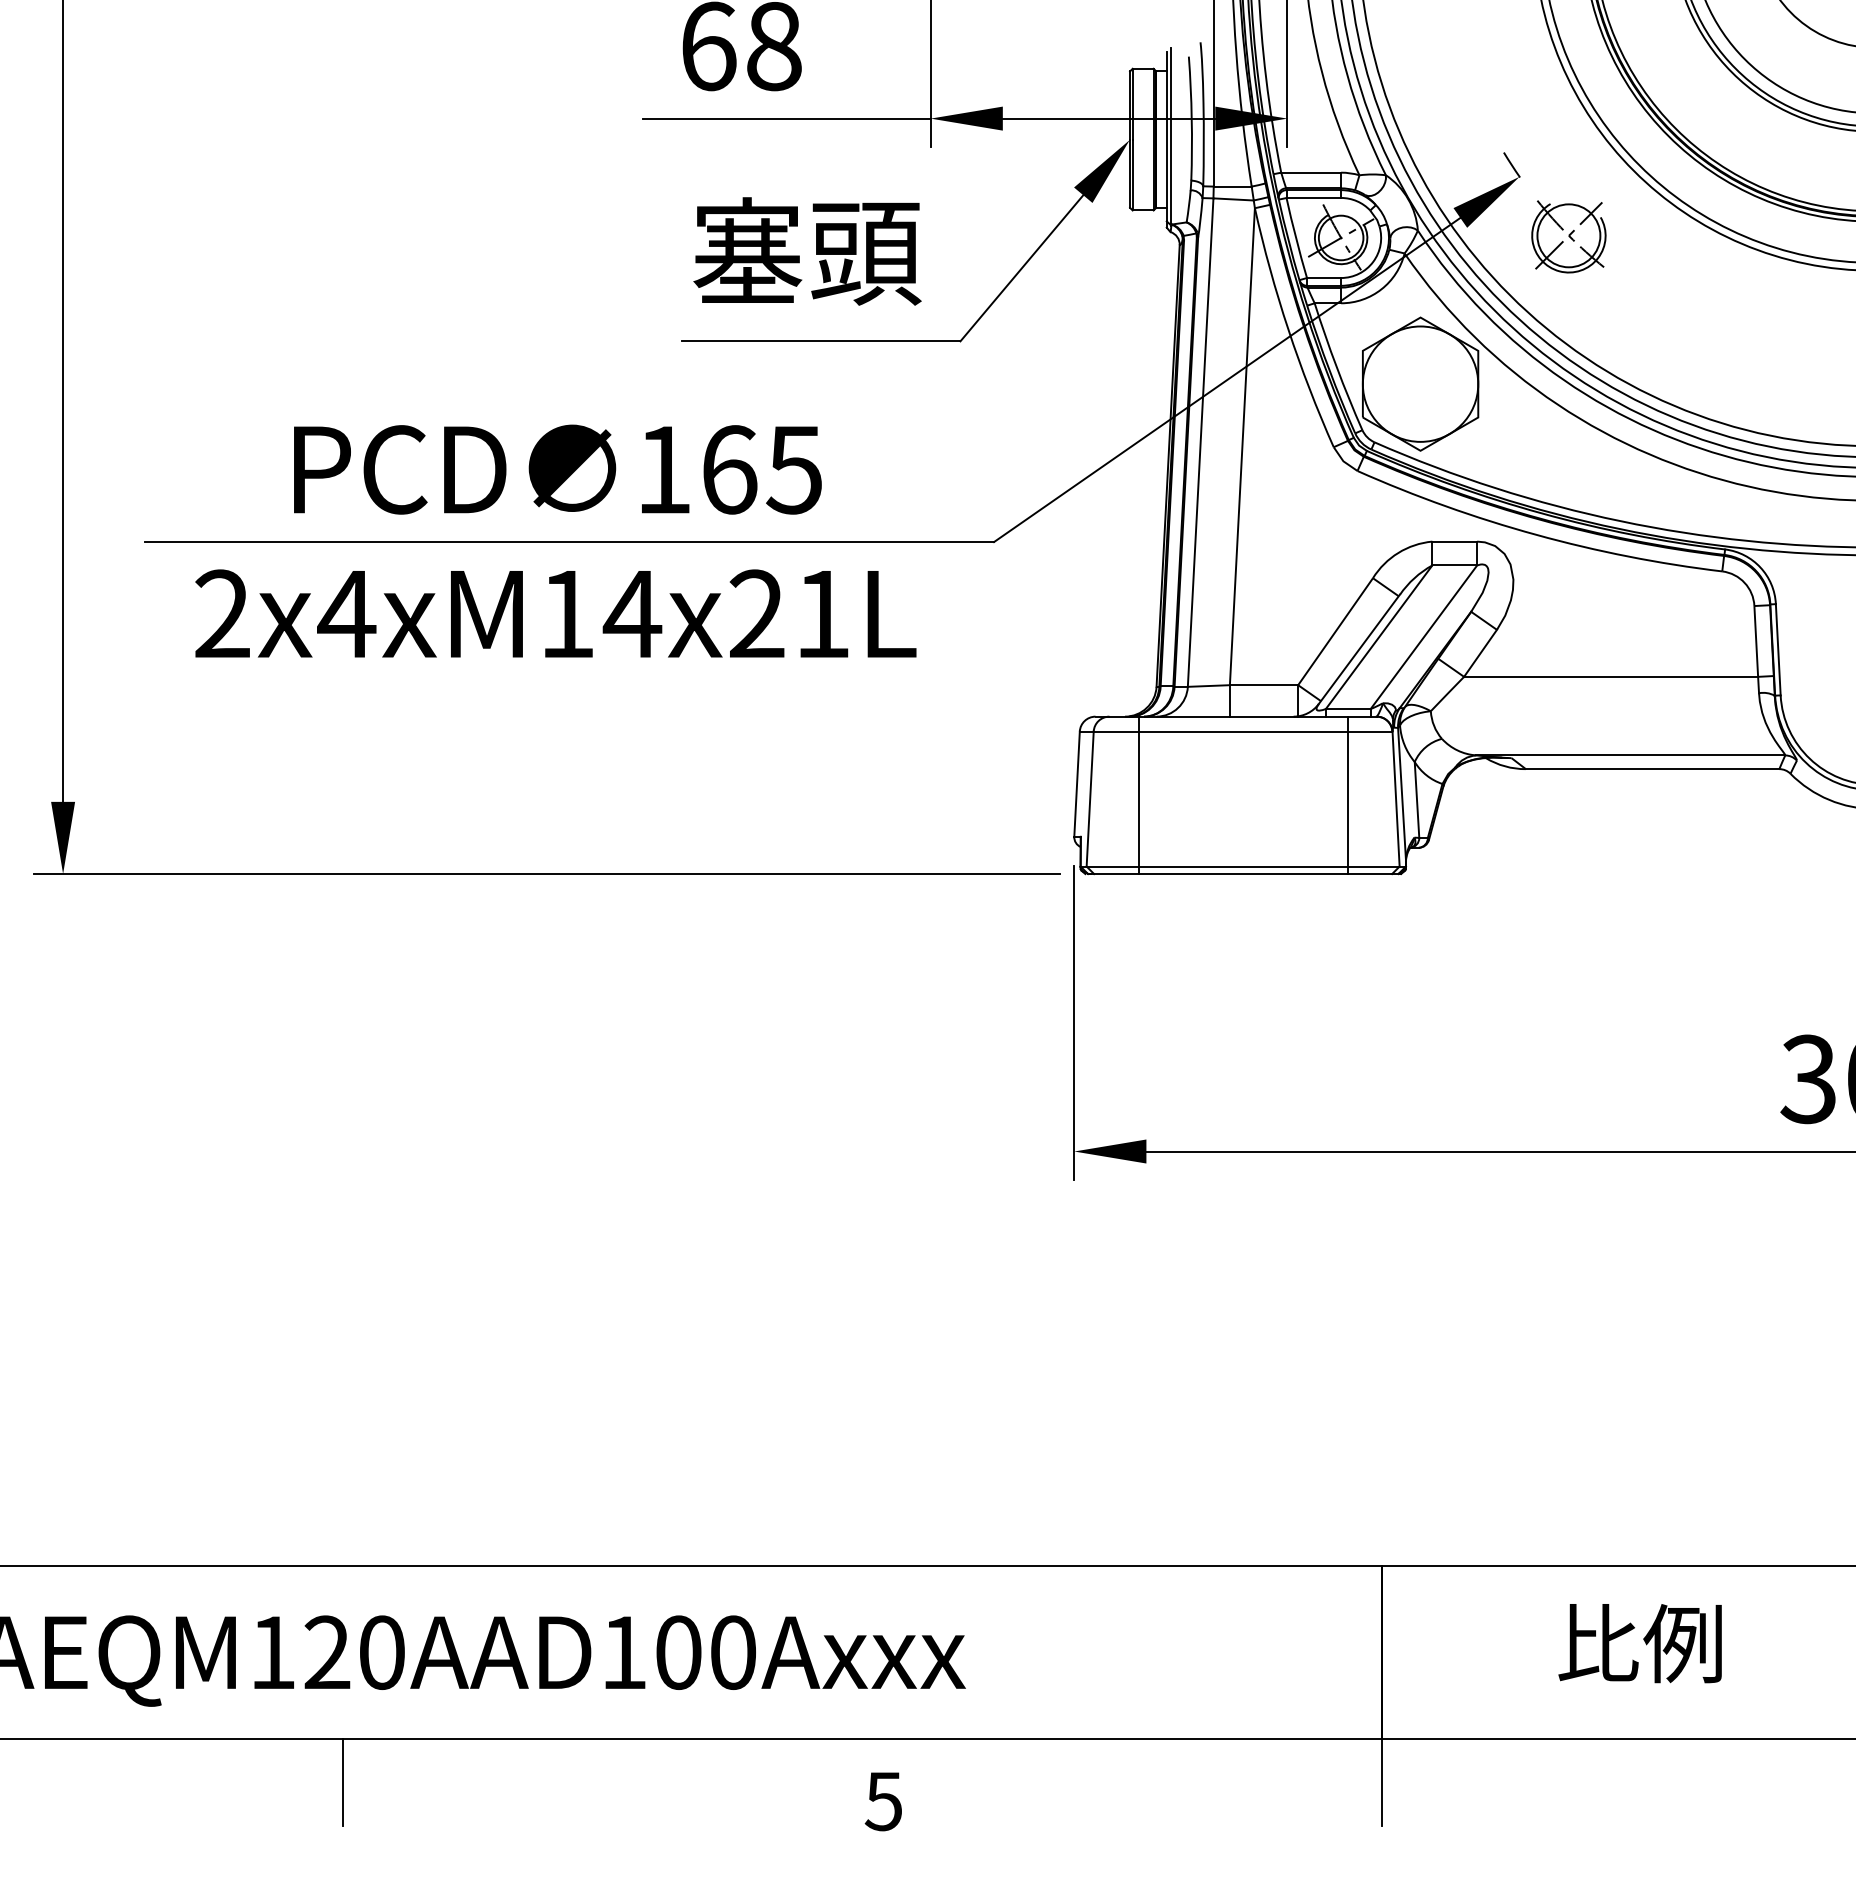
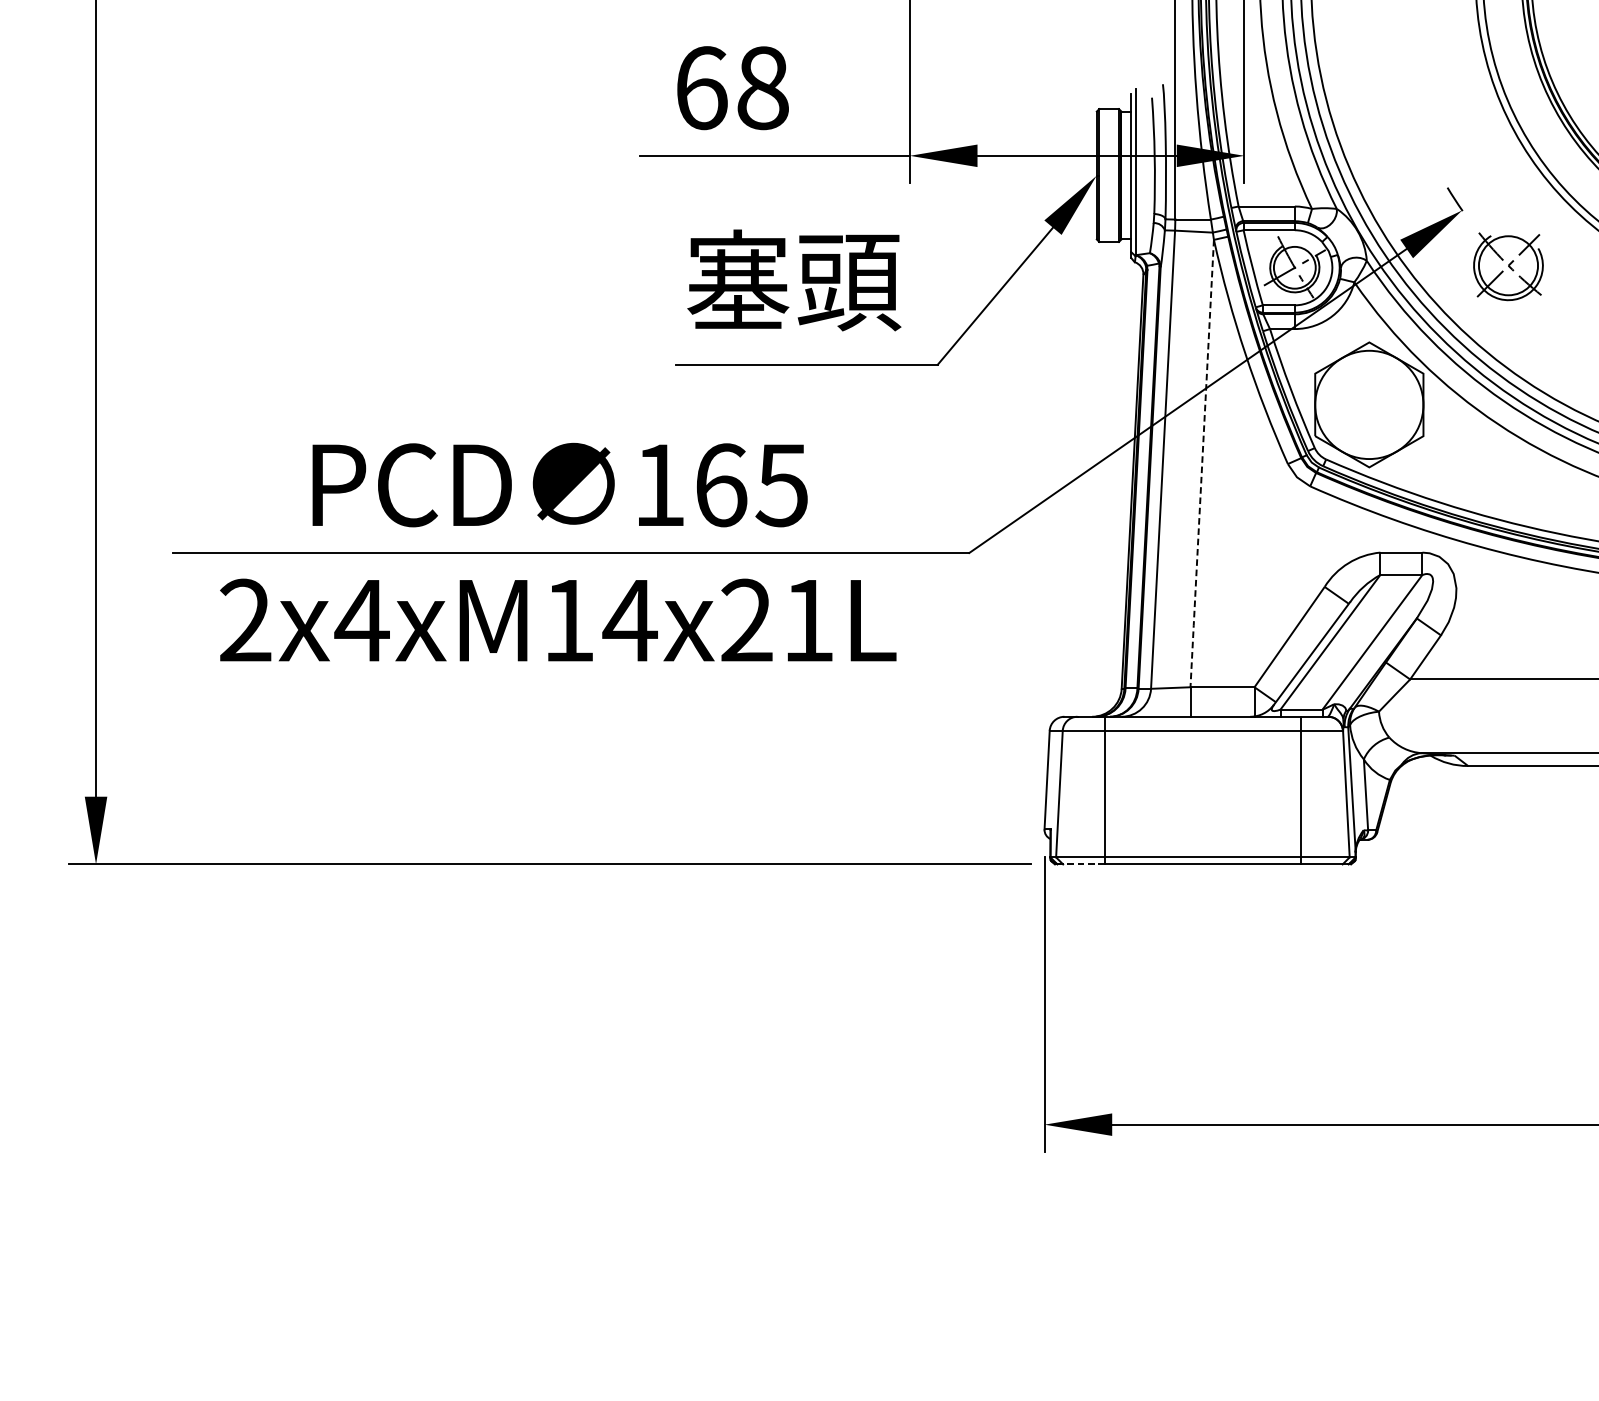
line: (1242, 447) -> (1202, 464), solid -> dashed
line: (1115, 874) -> (1083, 864), solid -> dashed

